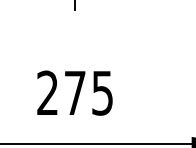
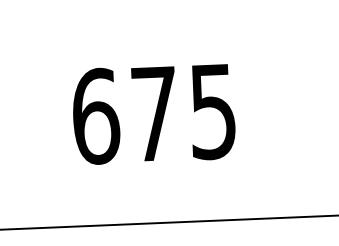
text: (47, 92) -> (95, 115), 275 -> 675

